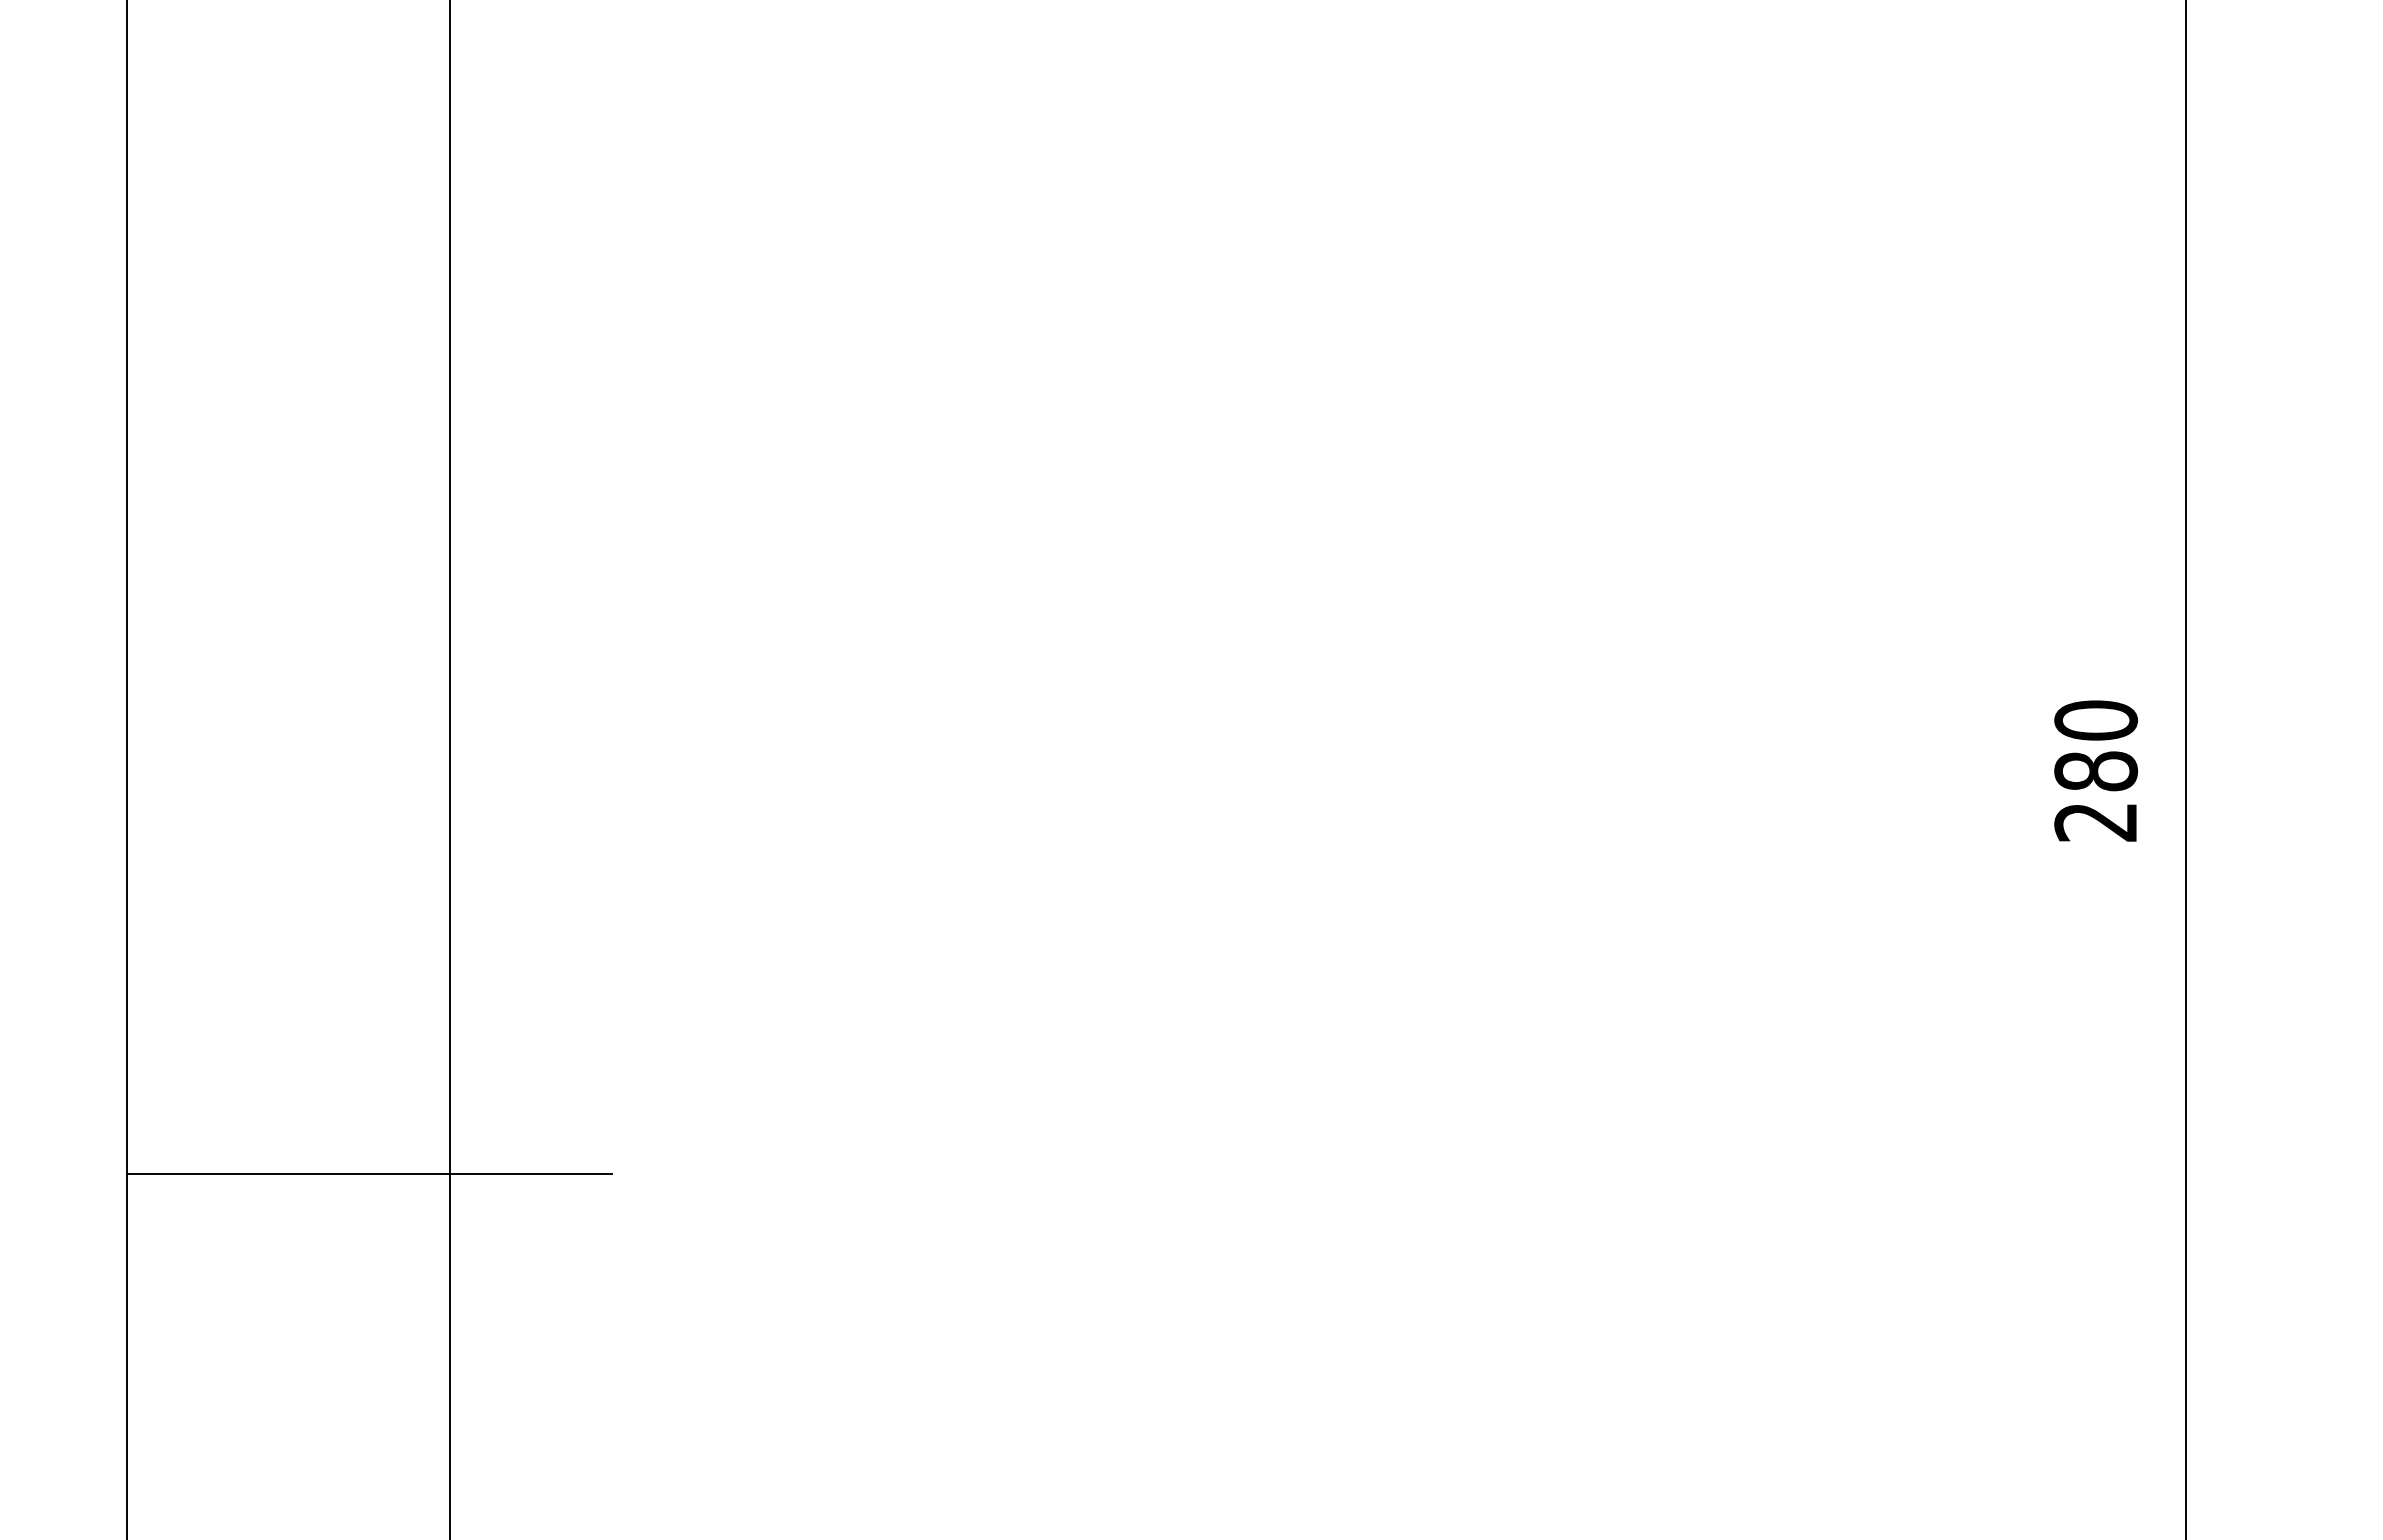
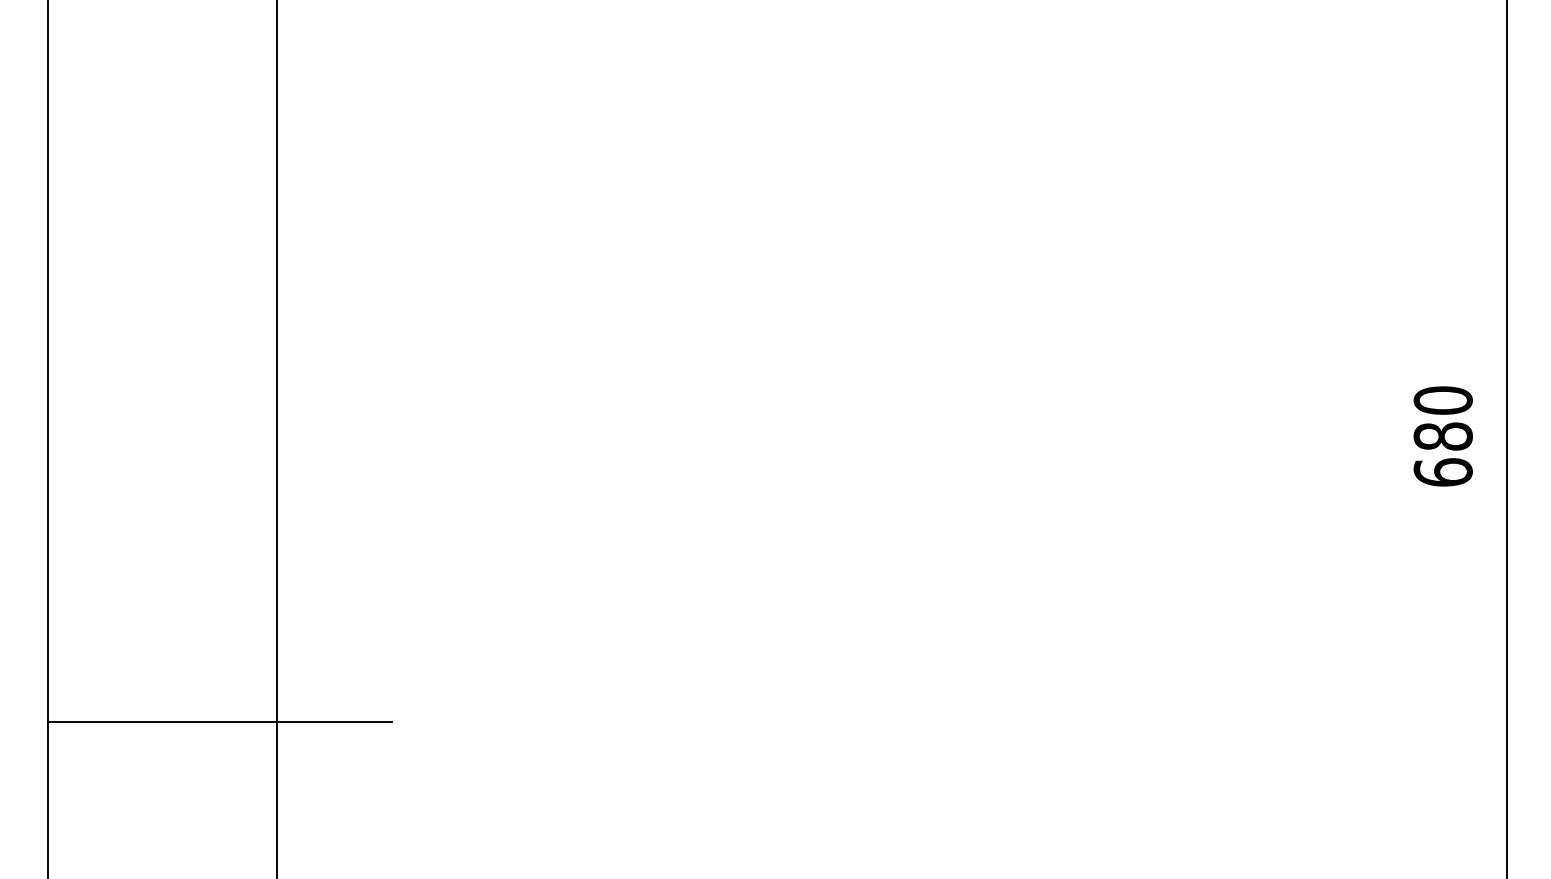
text: (2096, 821) -> (1443, 472), 280 -> 680

